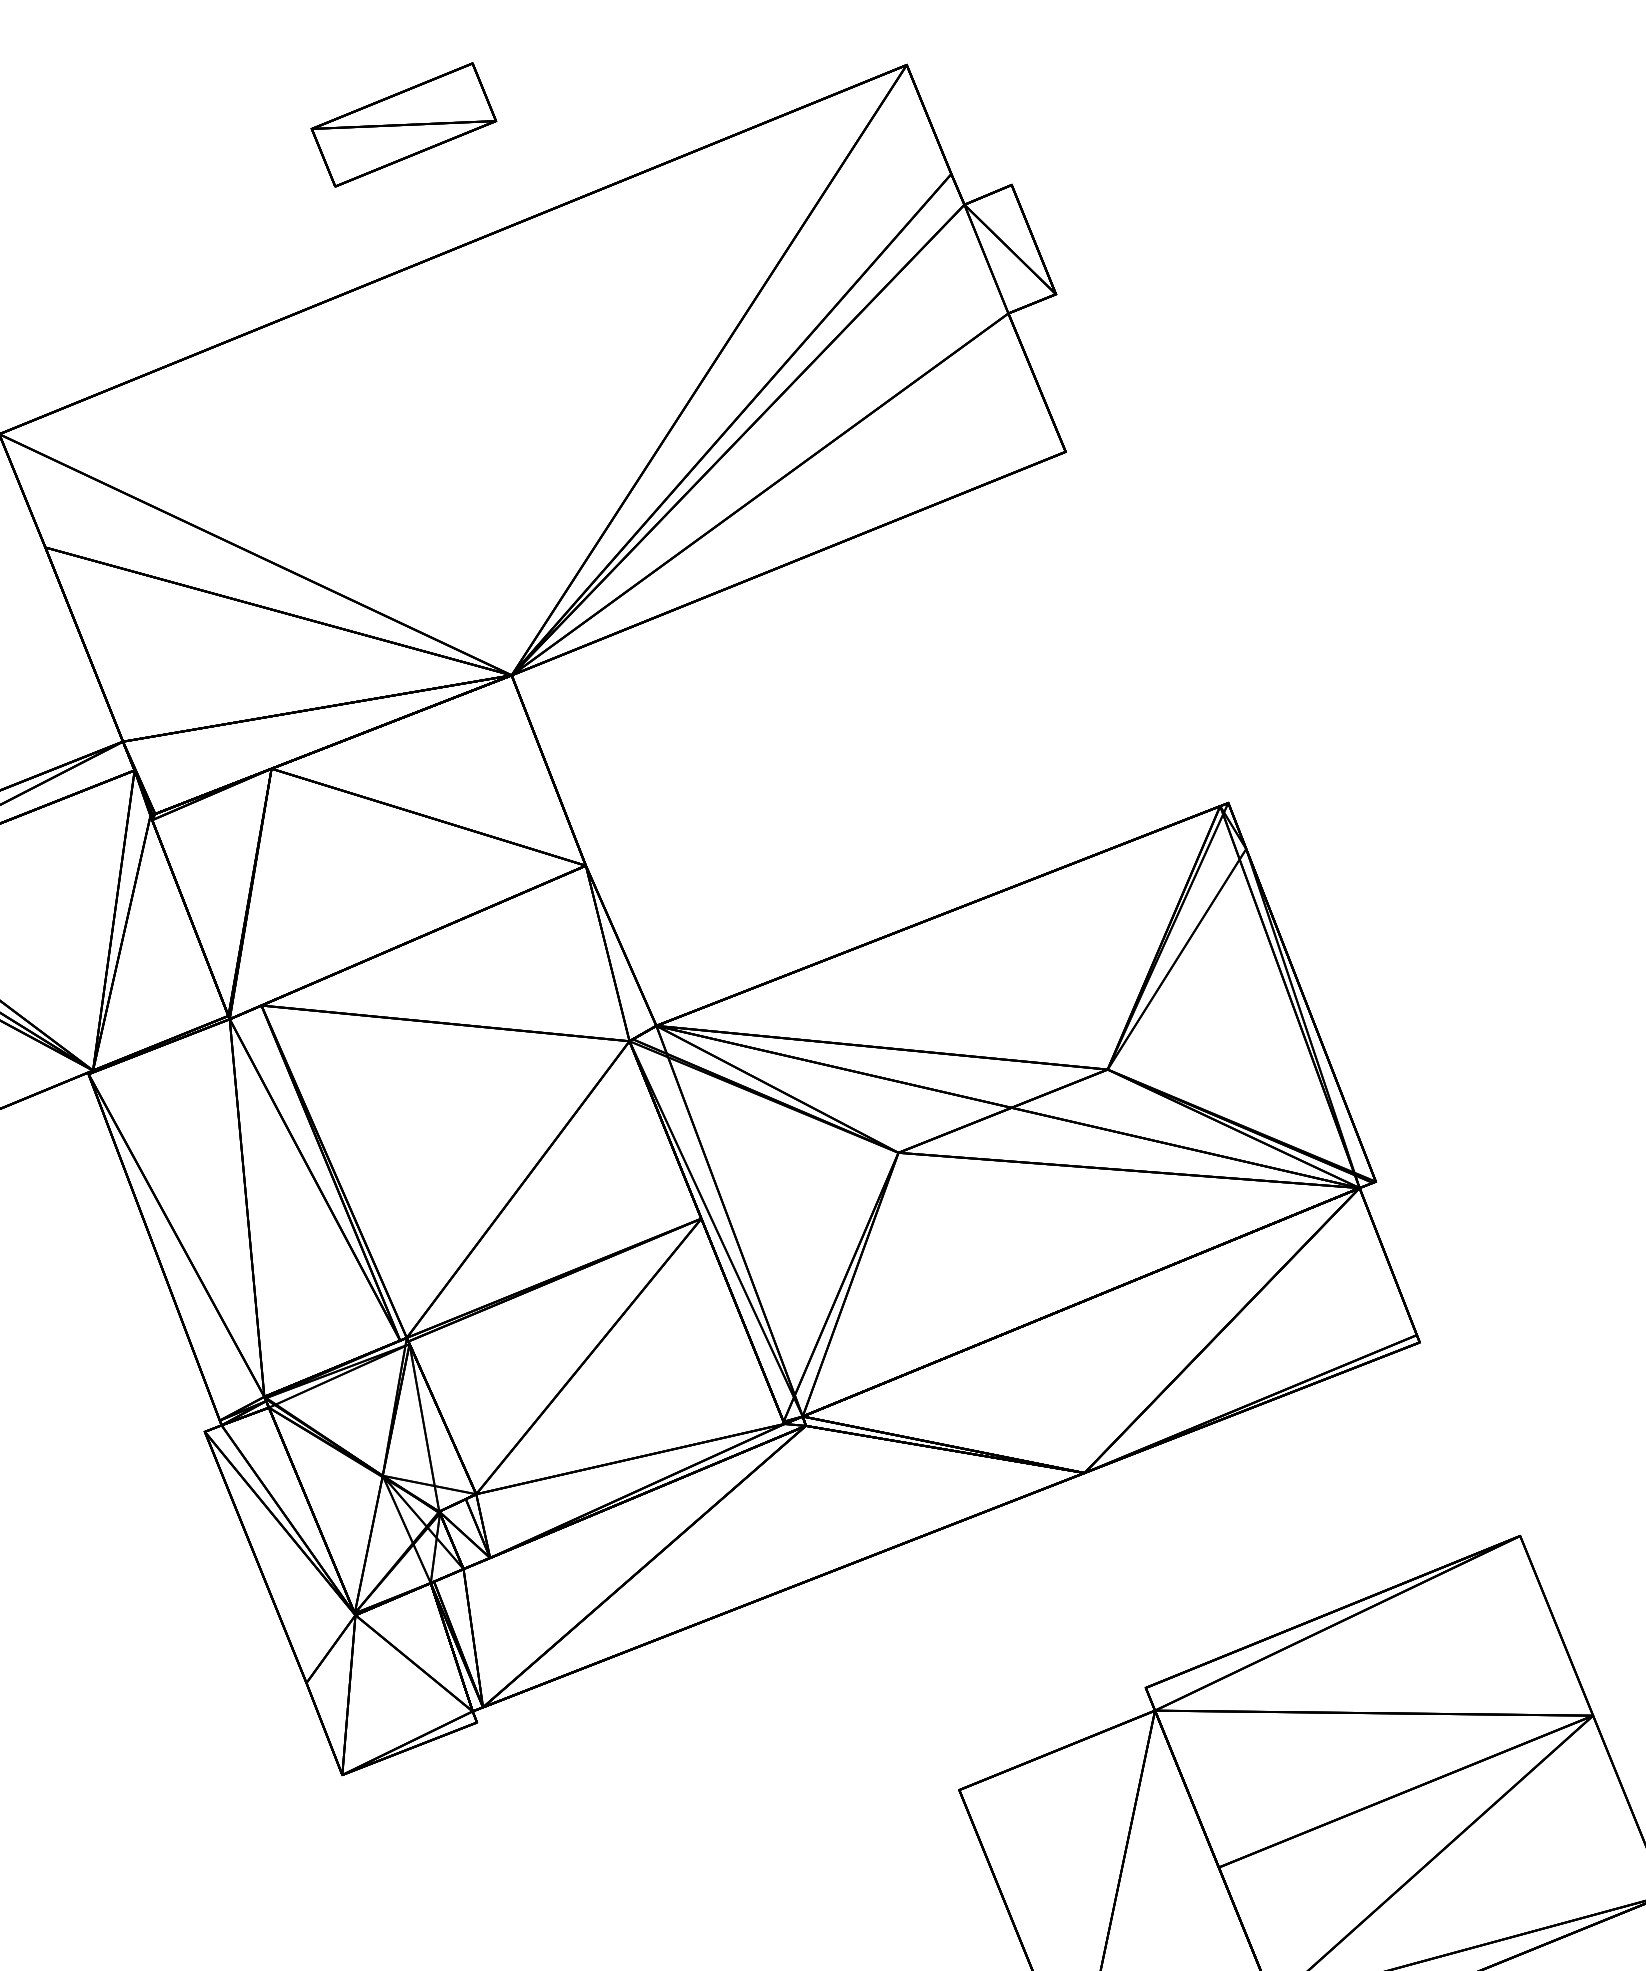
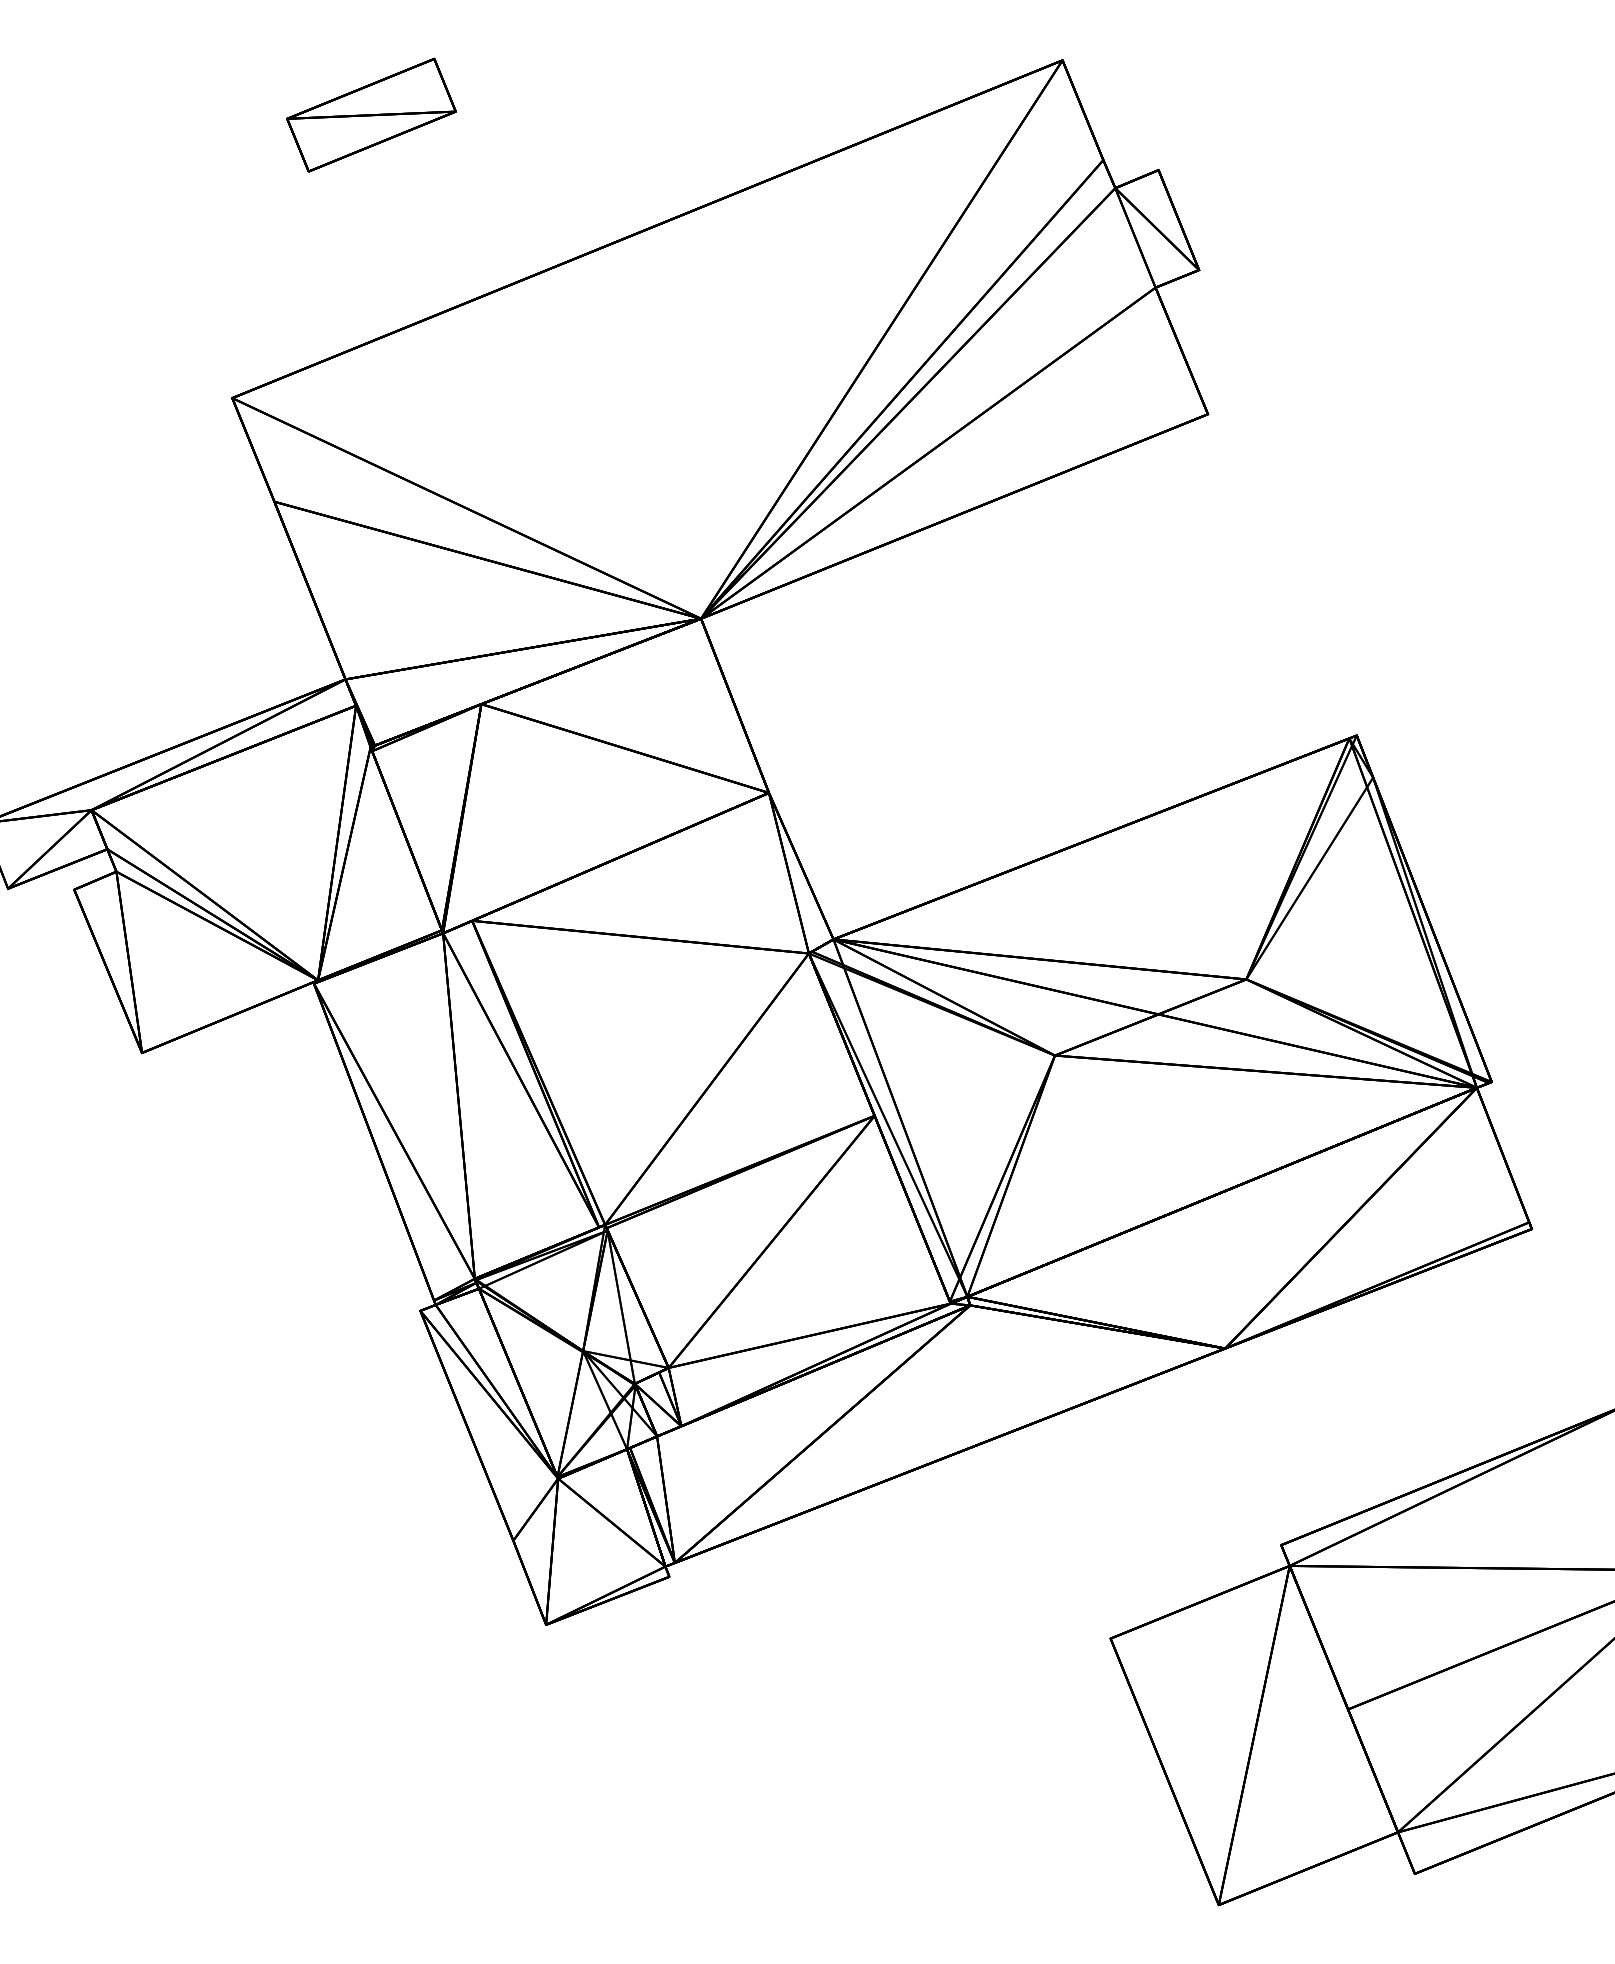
part: (403, 124) -> (371, 114), moved

